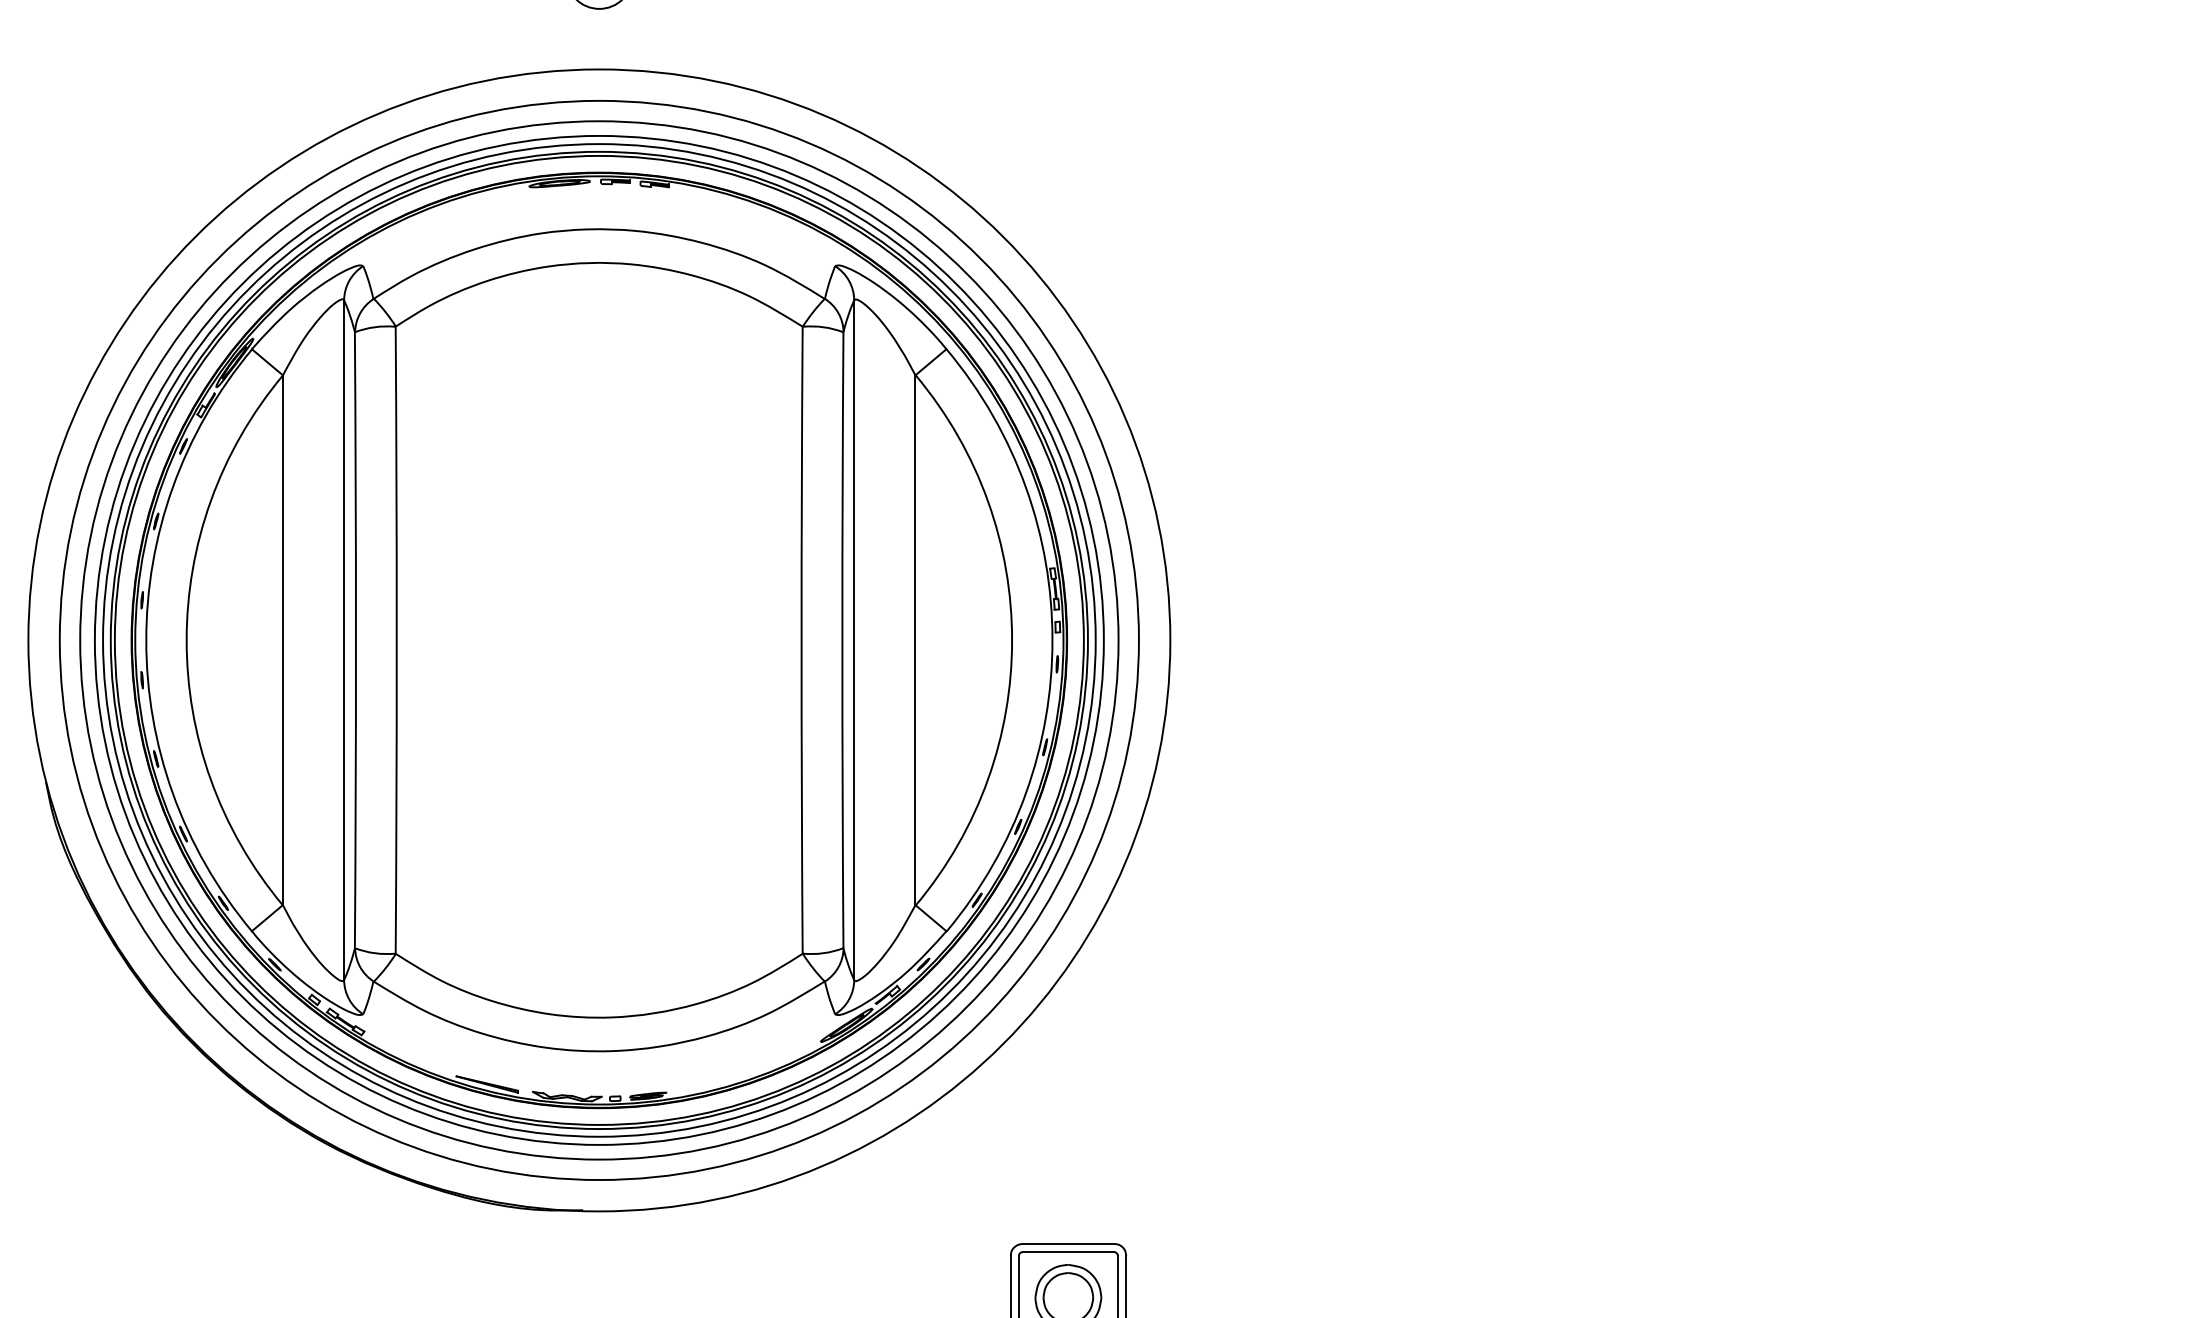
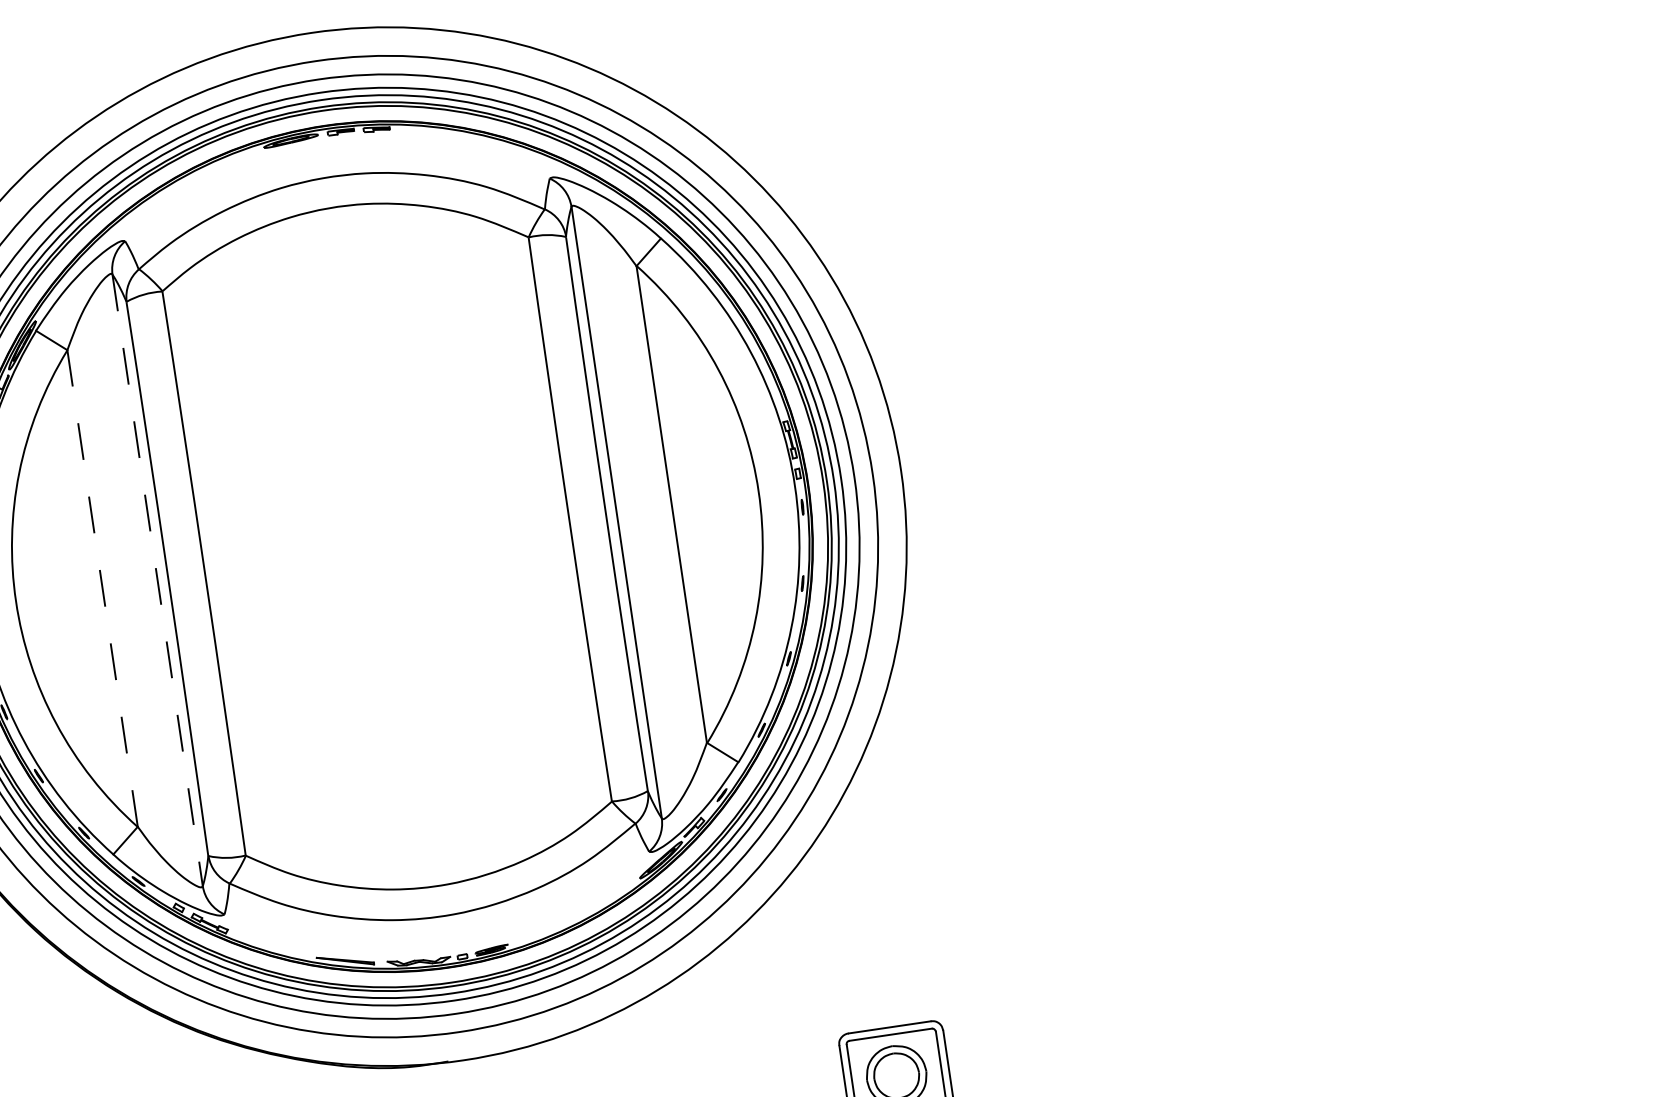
line: (282, 640) -> (102, 588), solid -> dashed
line: (344, 640) -> (158, 580), solid -> dashed

